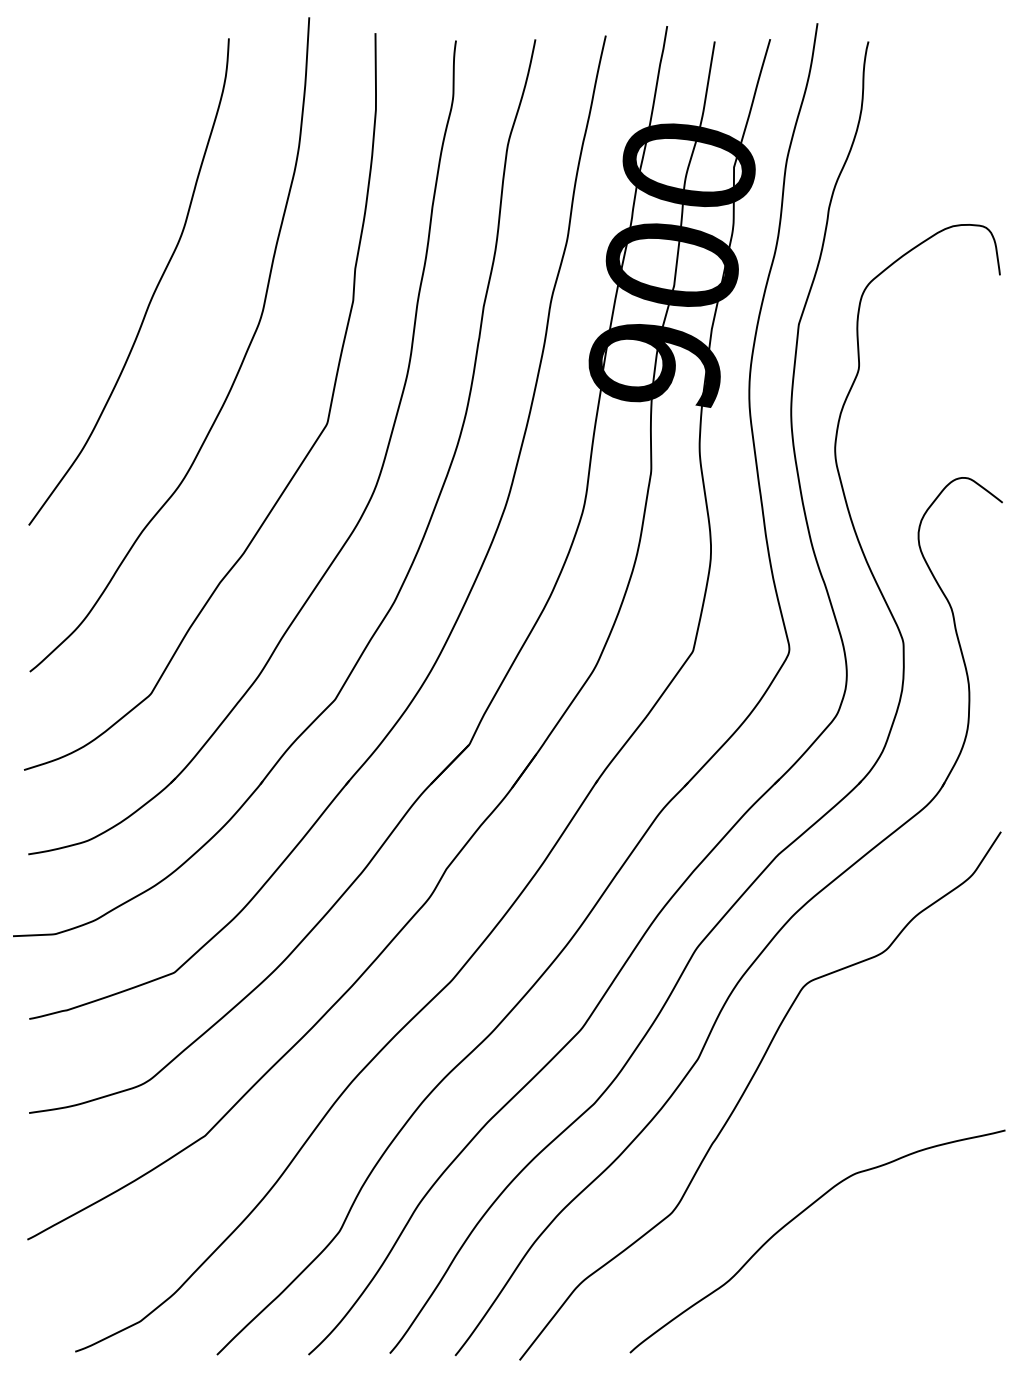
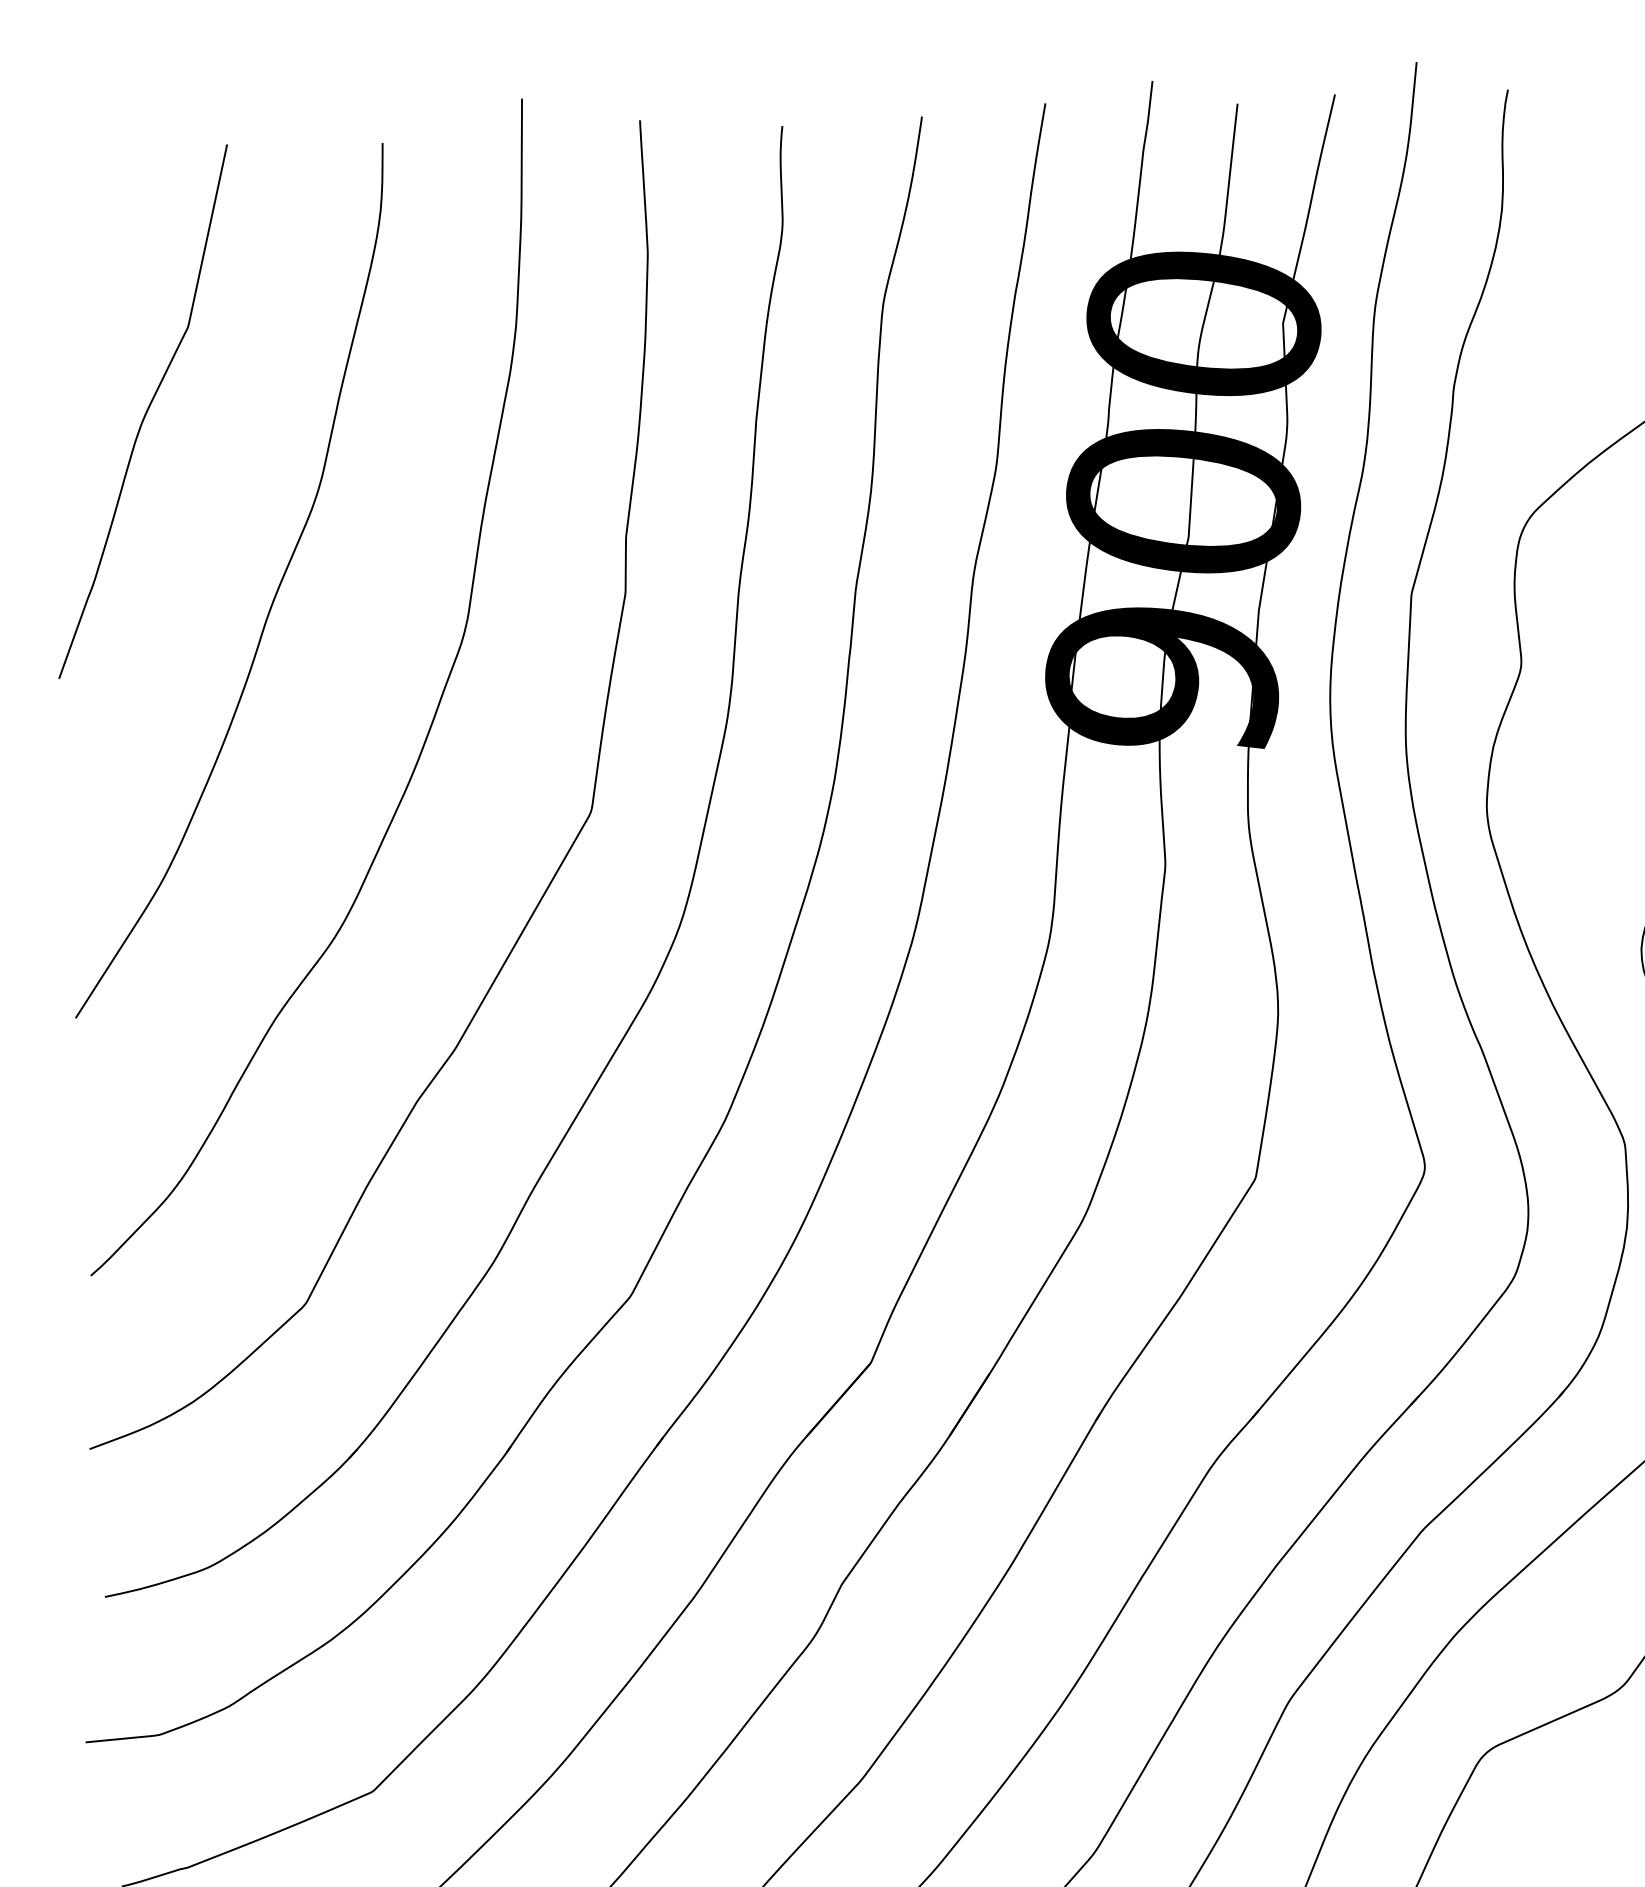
curve: (86, 183) -> (145, 411), added

